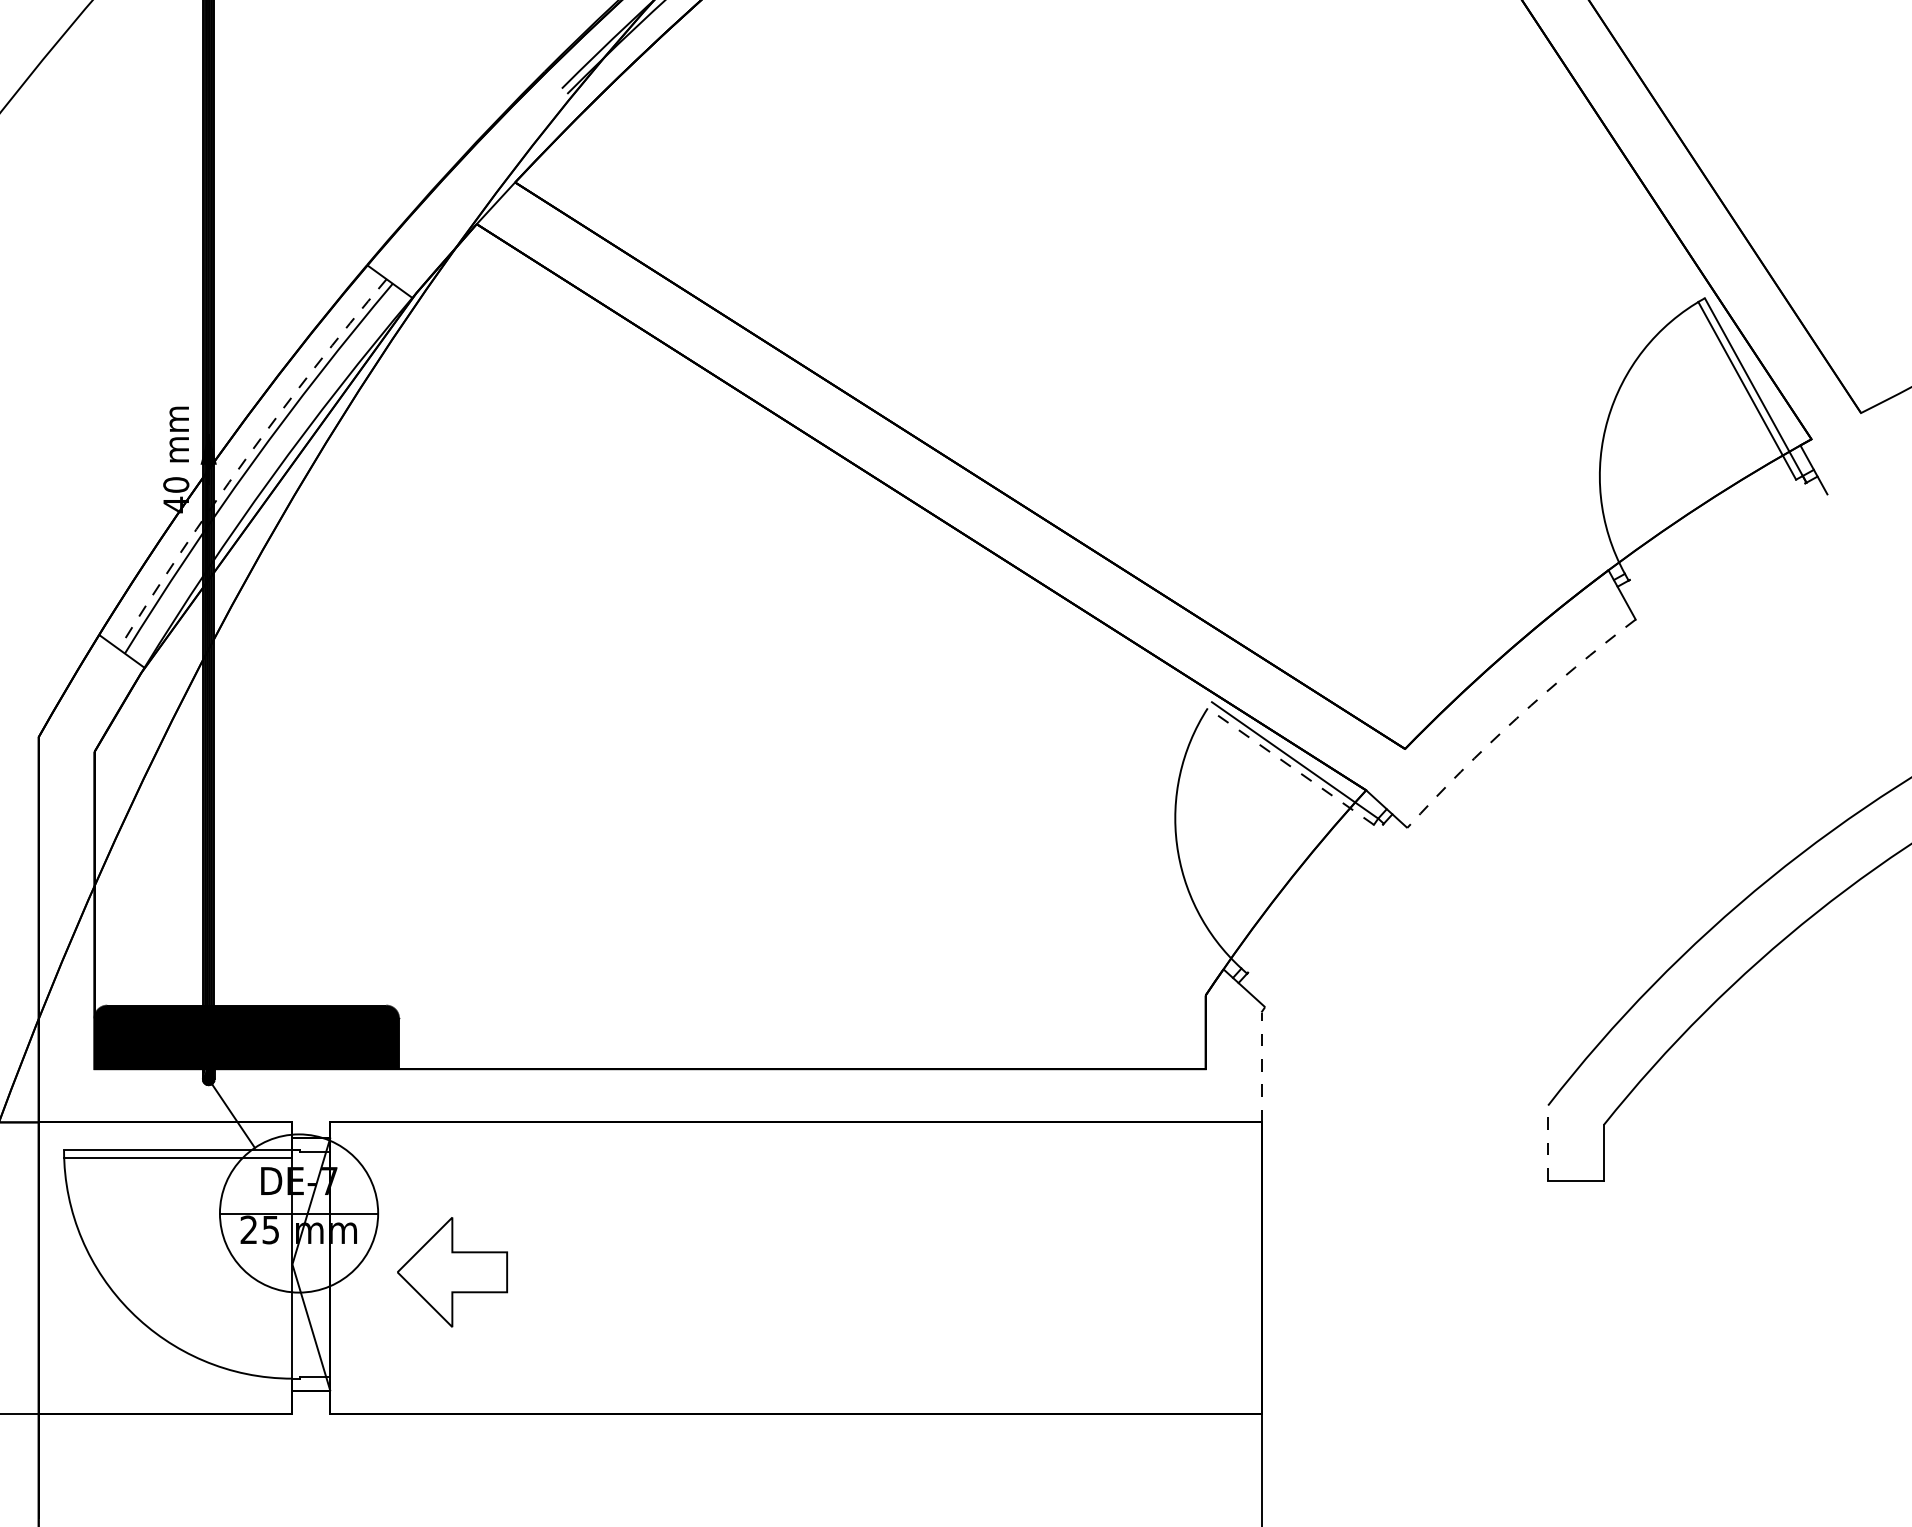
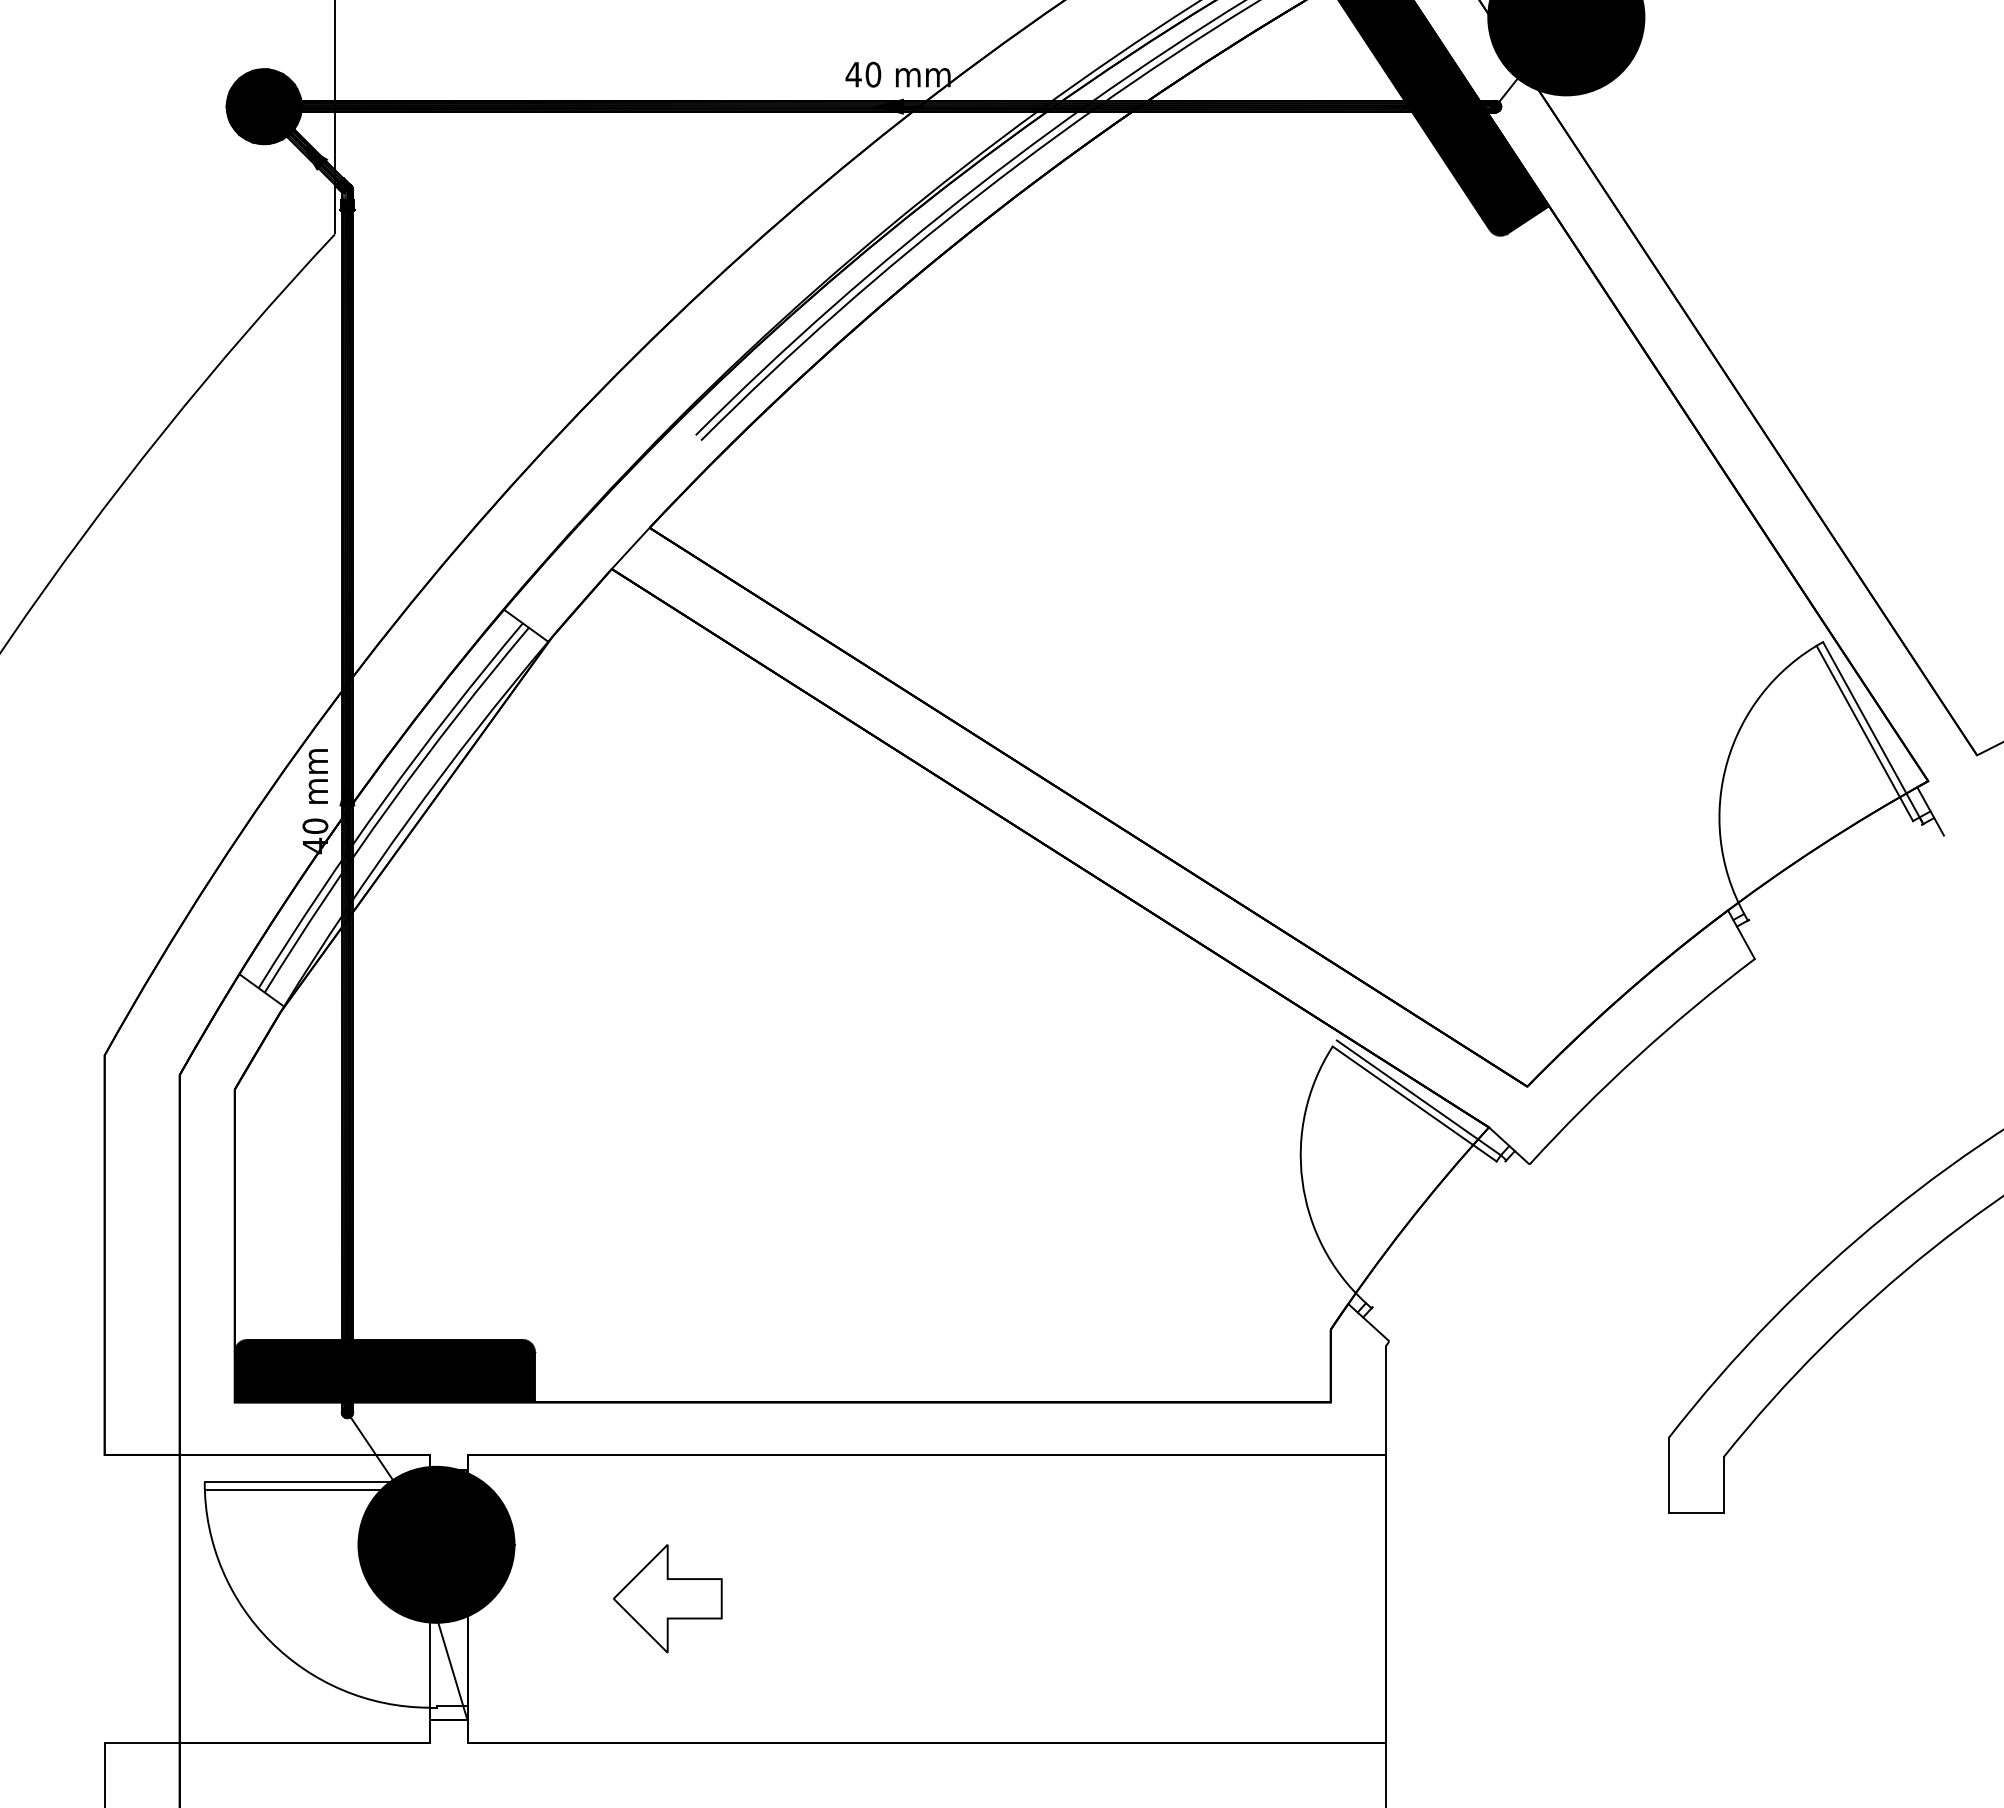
arc: (245, 458) -> (383, 800), dashed -> solid
arc: (1516, 718) -> (1637, 1056), dashed -> solid
line: (1290, 766) -> (1414, 1103), dashed -> solid
line: (1261, 1067) -> (1385, 1400), dashed -> solid
line: (1548, 1142) -> (1668, 1474), dashed -> solid
fill: (299, 1213) -> (436, 1544), added
part: (452, 1272) -> (667, 1598), moved

